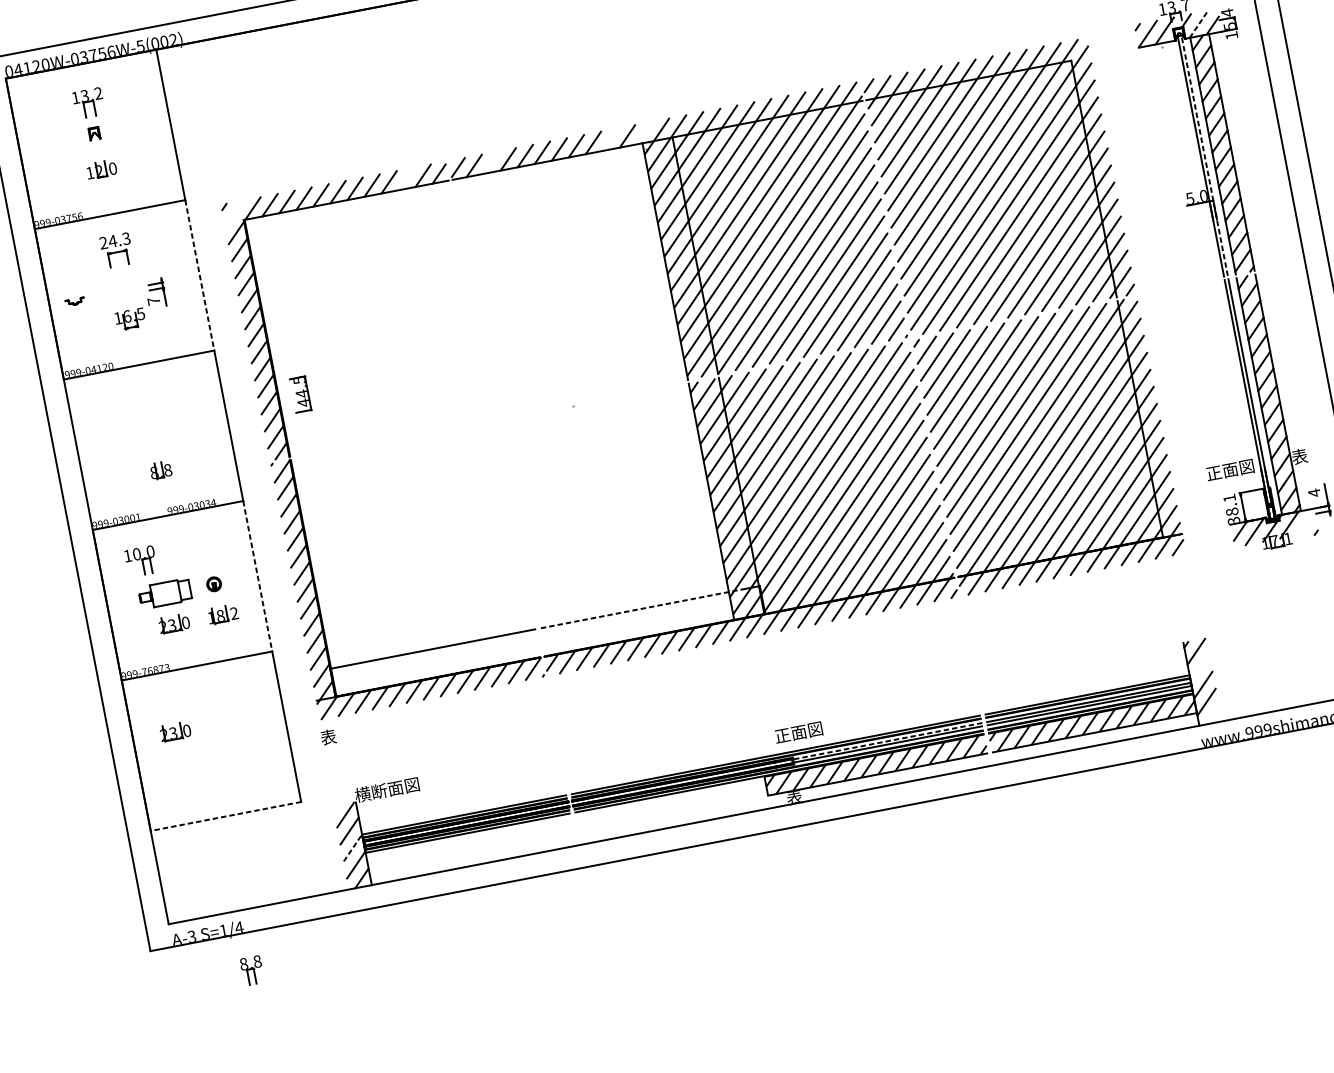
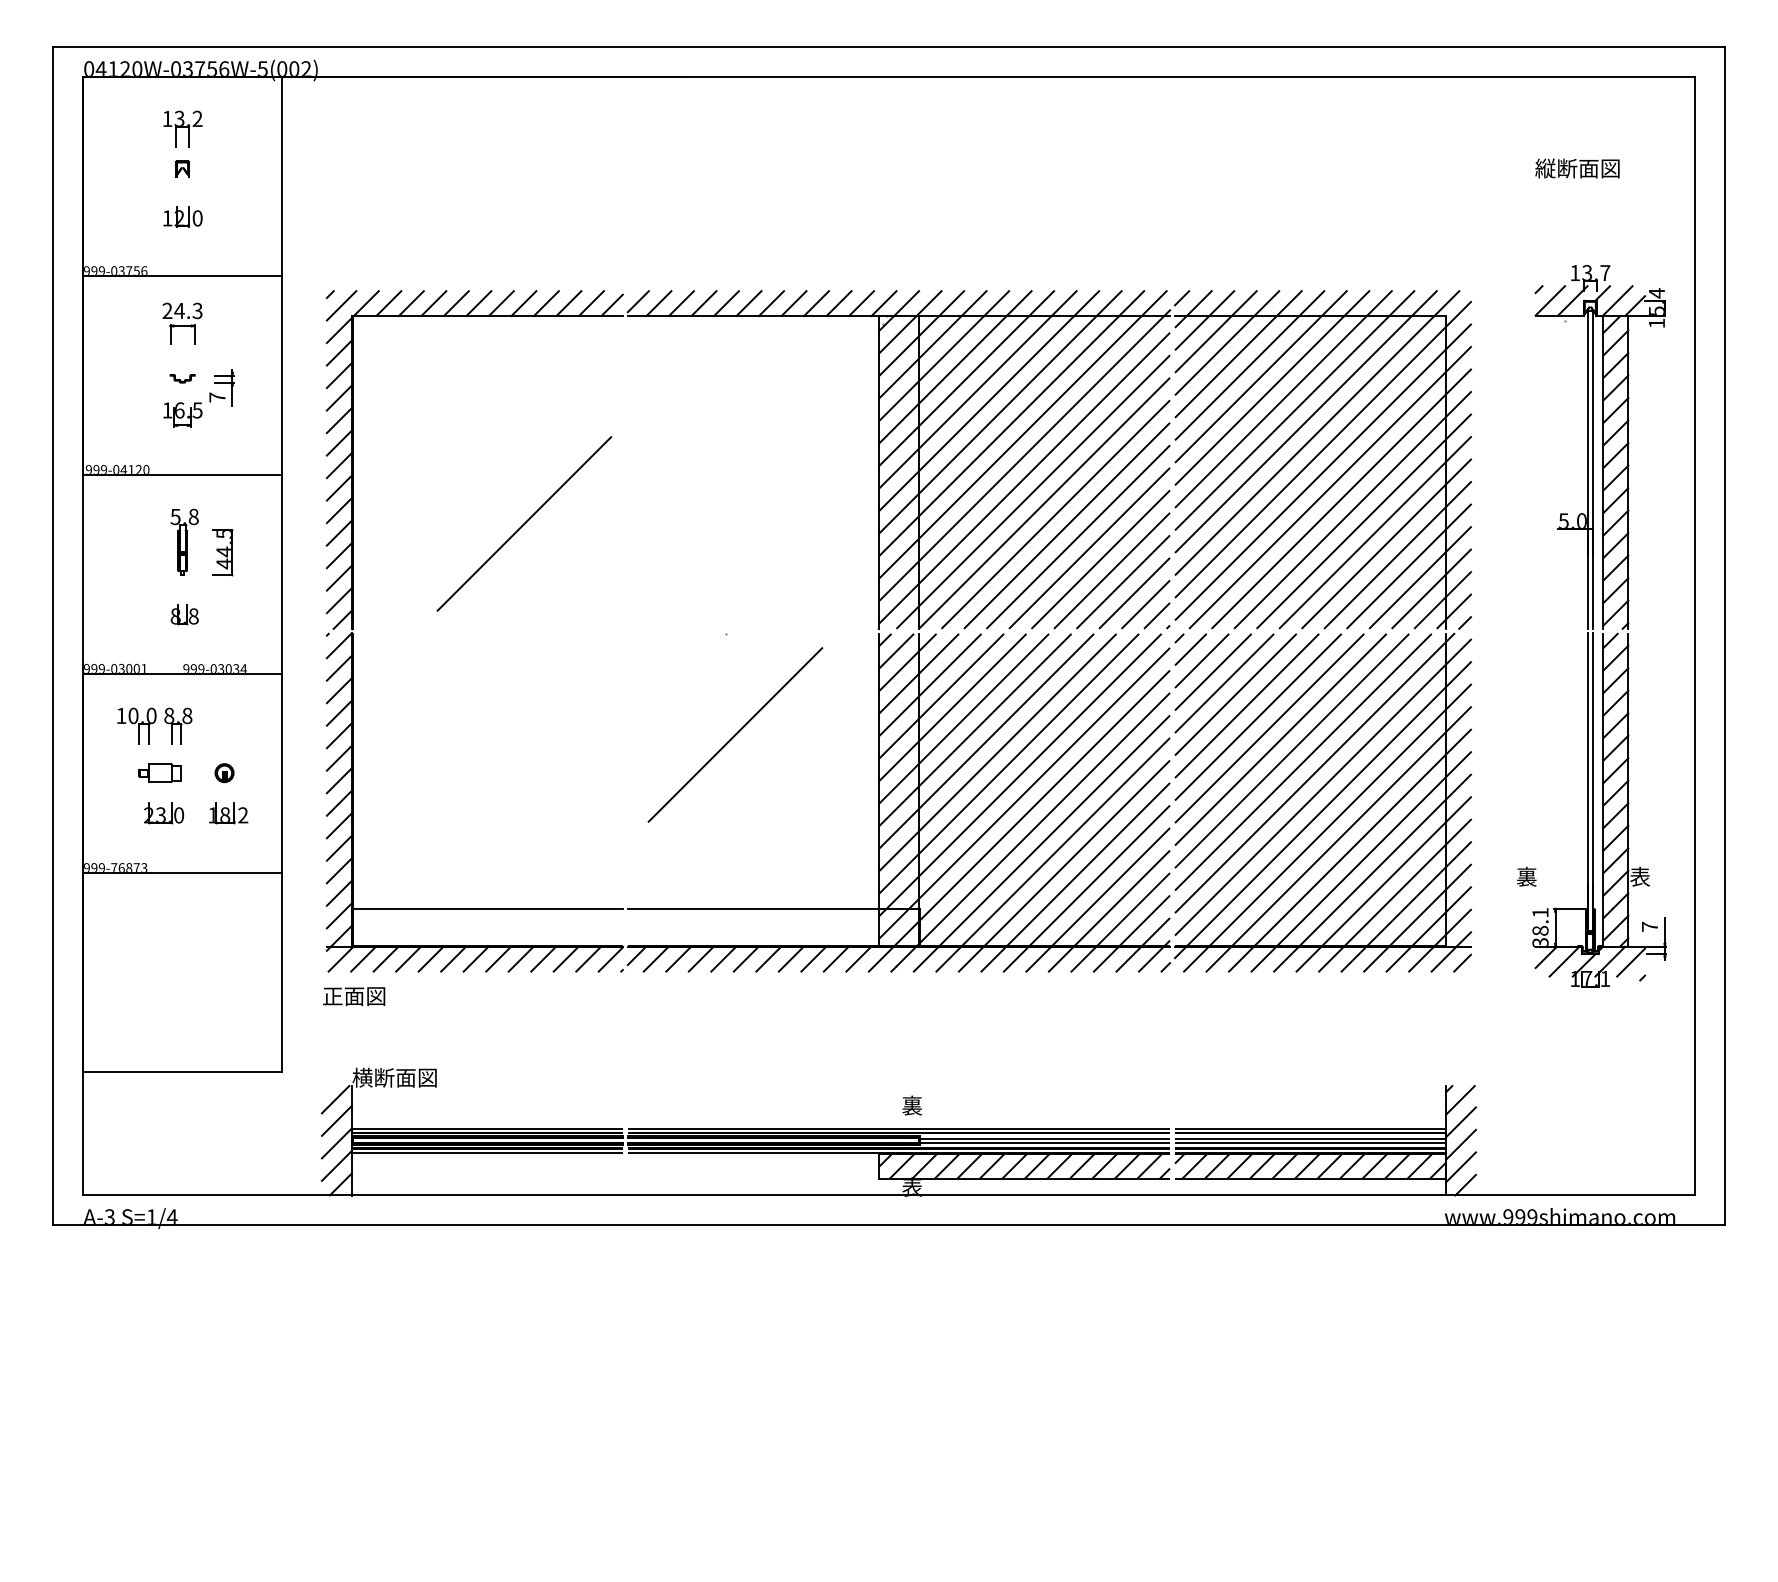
line: (1198, 24) -> (1617, 300), dashed -> solid
line: (644, 133) -> (883, 303), added
line: (610, 139) -> (838, 303), added
line: (1204, 155) -> (1592, 469), dashed -> solid
line: (491, 162) -> (681, 303), added
line: (405, 179) -> (568, 303), added
line: (234, 213) -> (341, 305), added
line: (200, 275) -> (282, 376), dashed -> solid
part: (74, 301) -> (182, 378), moved
line: (404, 351) -> (524, 523), added
part: (300, 394) -> (222, 552), moved
part: (150, 414) -> (184, 541), added
text: (1230, 469) -> (1548, 876), 正面図 -> 裏
line: (594, 480) -> (735, 734), added
text: (1314, 492) -> (1649, 926), 4 -> 7
line: (1305, 522) -> (1631, 962), added
line: (258, 576) -> (282, 774), dashed -> solid
part: (164, 593) -> (159, 772), size x0.62
line: (642, 608) -> (764, 909), dashed -> solid
line: (1199, 668) -> (1460, 1122), added
line: (1212, 714) -> (1465, 1184), added
part: (175, 731) -> (139, 951), removed
text: (798, 732) -> (933, 1105), 正面図 -> 裏
text: (344, 734) -> (353, 996), 表 -> 正面図
line: (887, 741) -> (1044, 1138), dashed -> solid
line: (225, 816) -> (182, 1072), dashed -> solid
line: (353, 847) -> (337, 1143), dashed -> solid
part: (252, 970) -> (178, 725), moved

